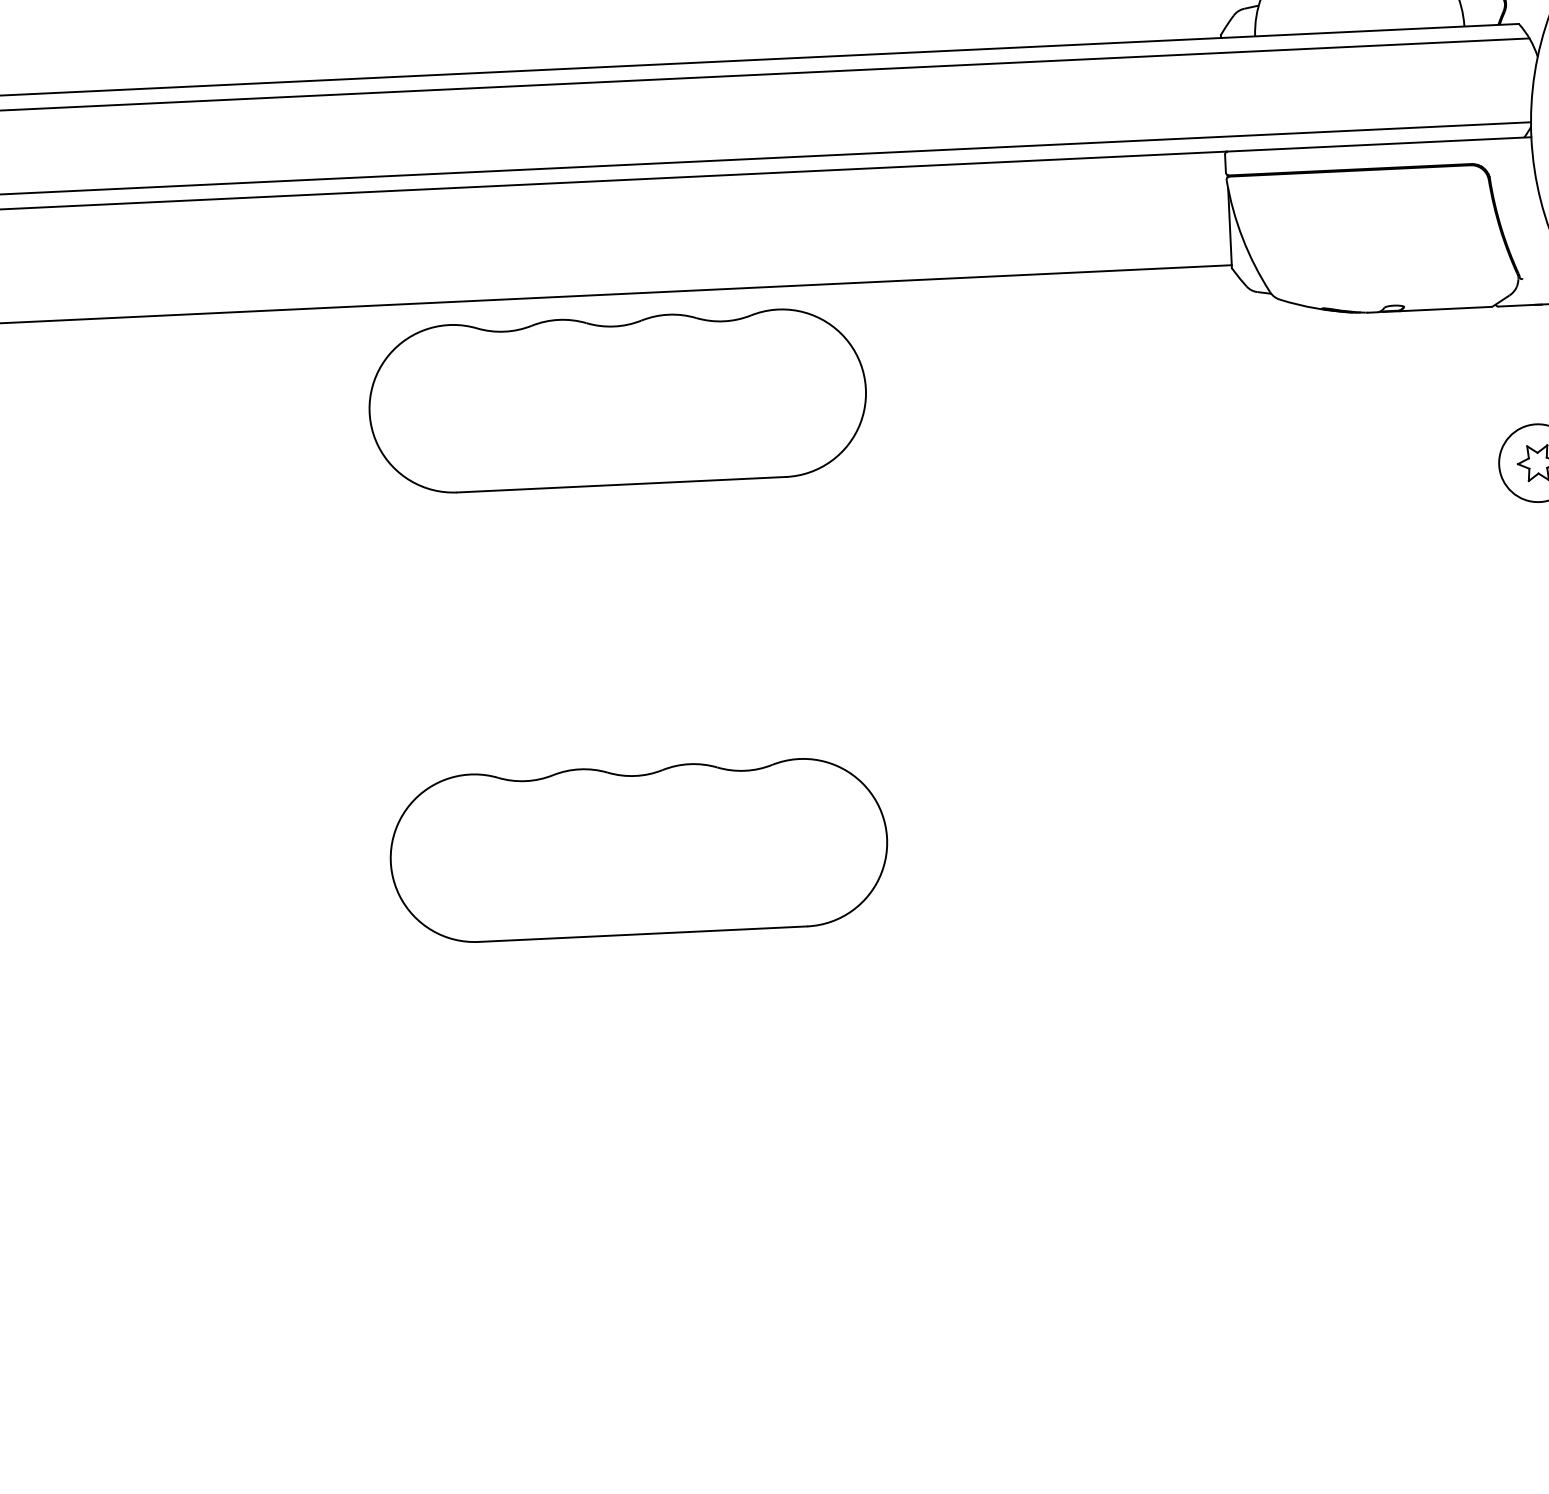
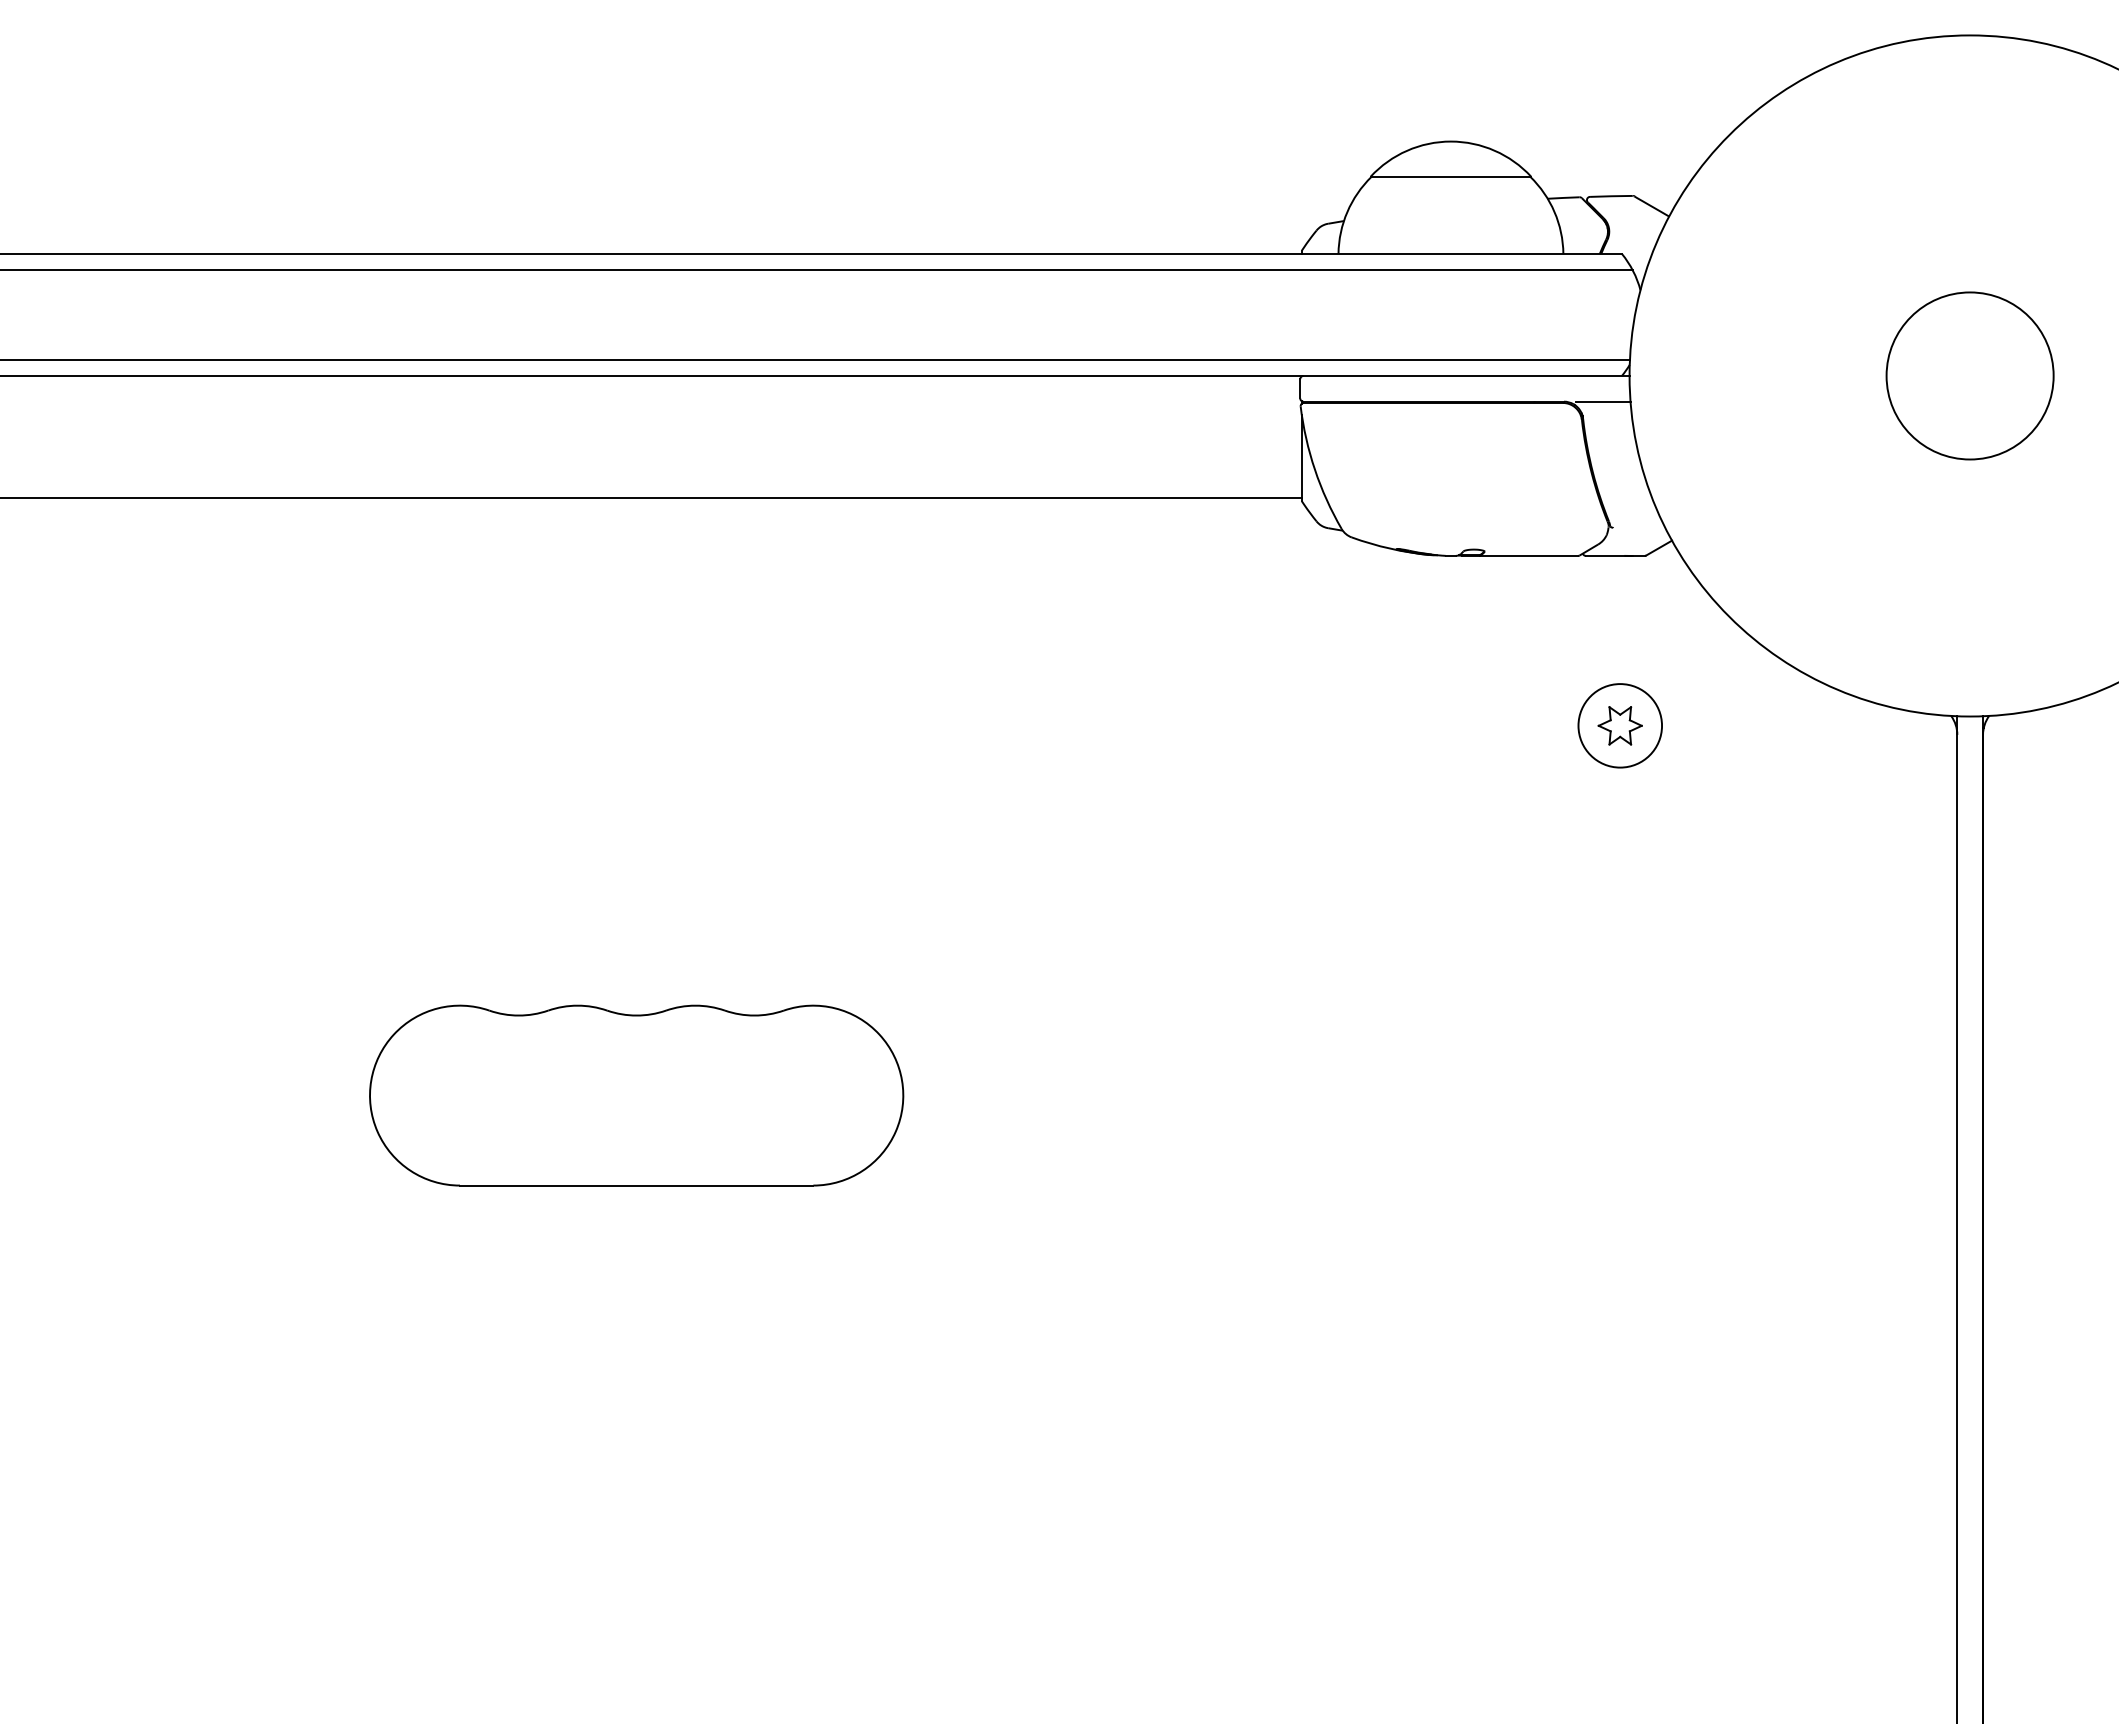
line: (1507, 162) -> (1602, 401), added
part: (617, 400) -> (636, 612), removed

